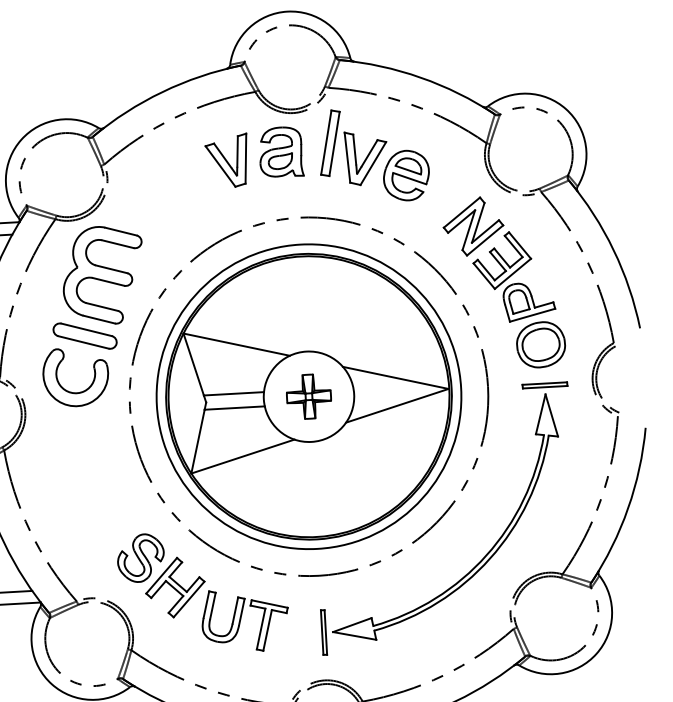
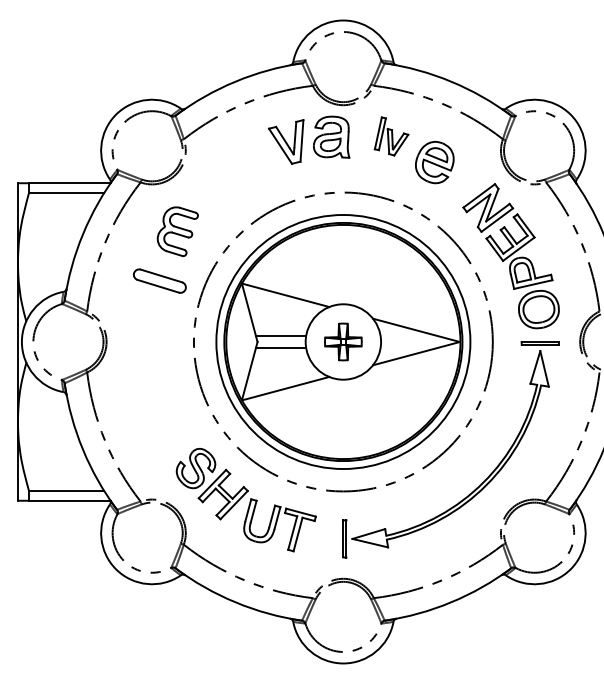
part: (352, 147) -> (391, 136), size x0.6
part: (102, 275) -> (177, 231), size x0.6
part: (72, 391) -> (146, 326), removed

